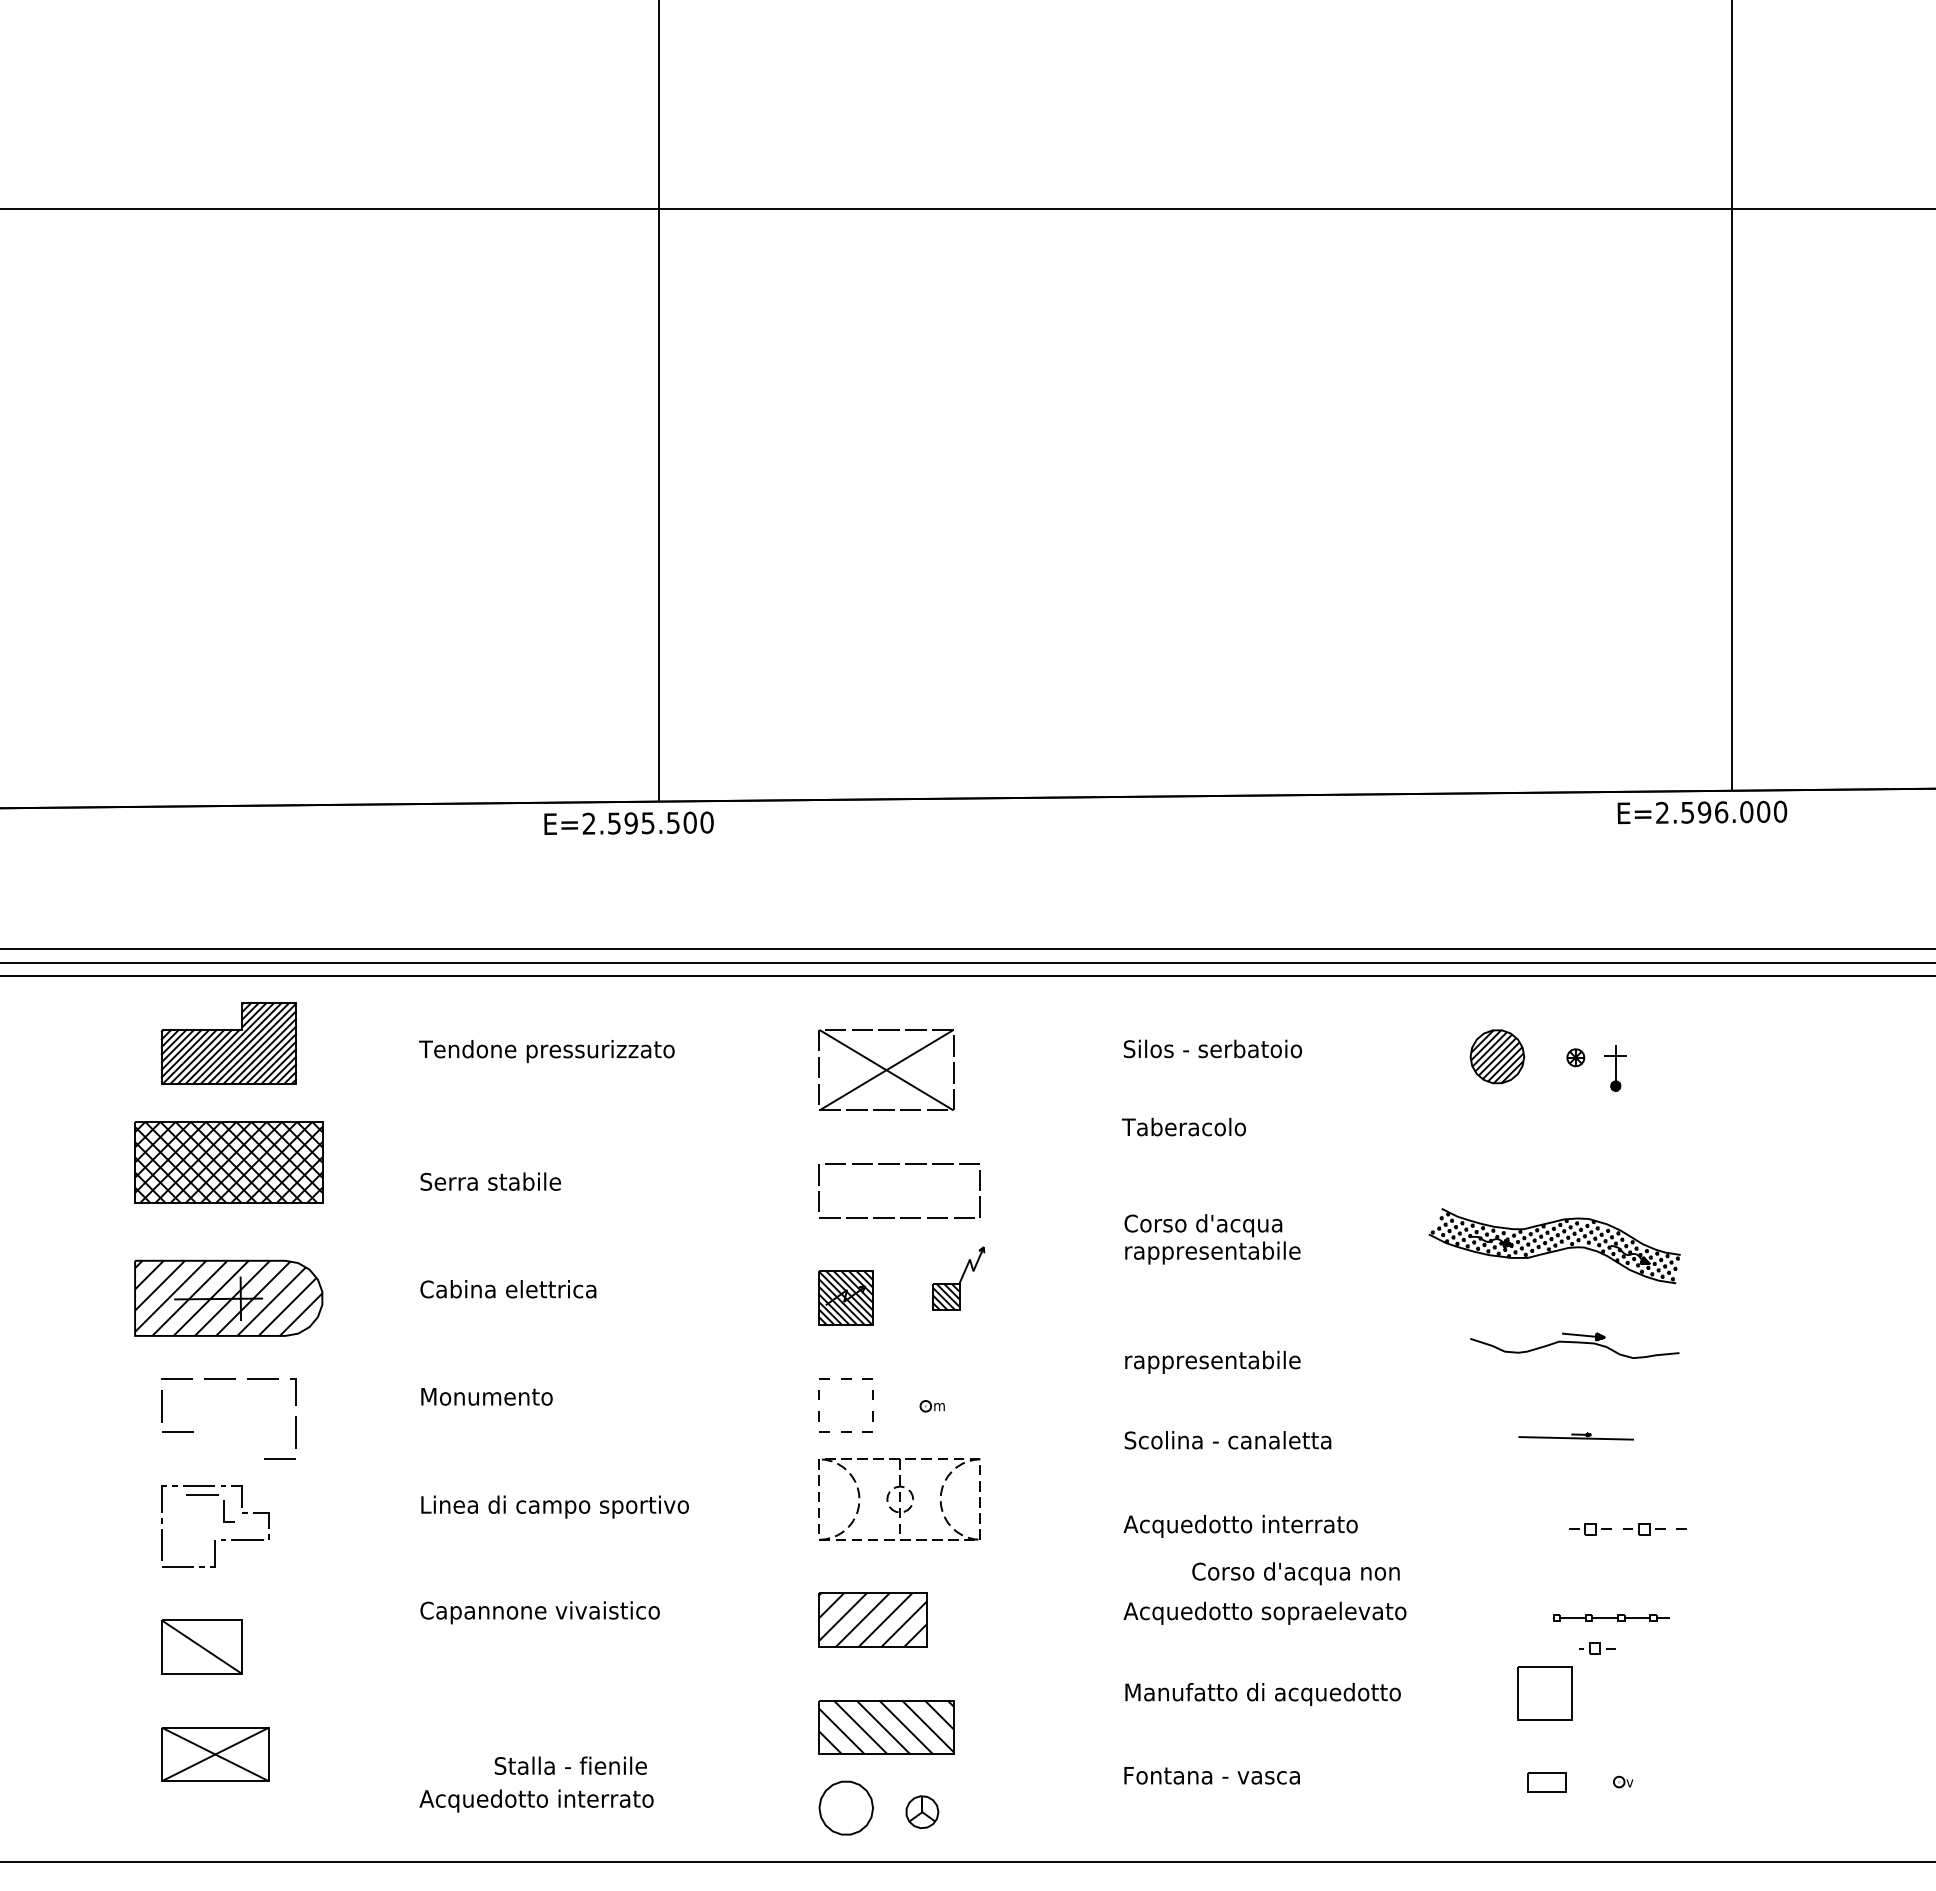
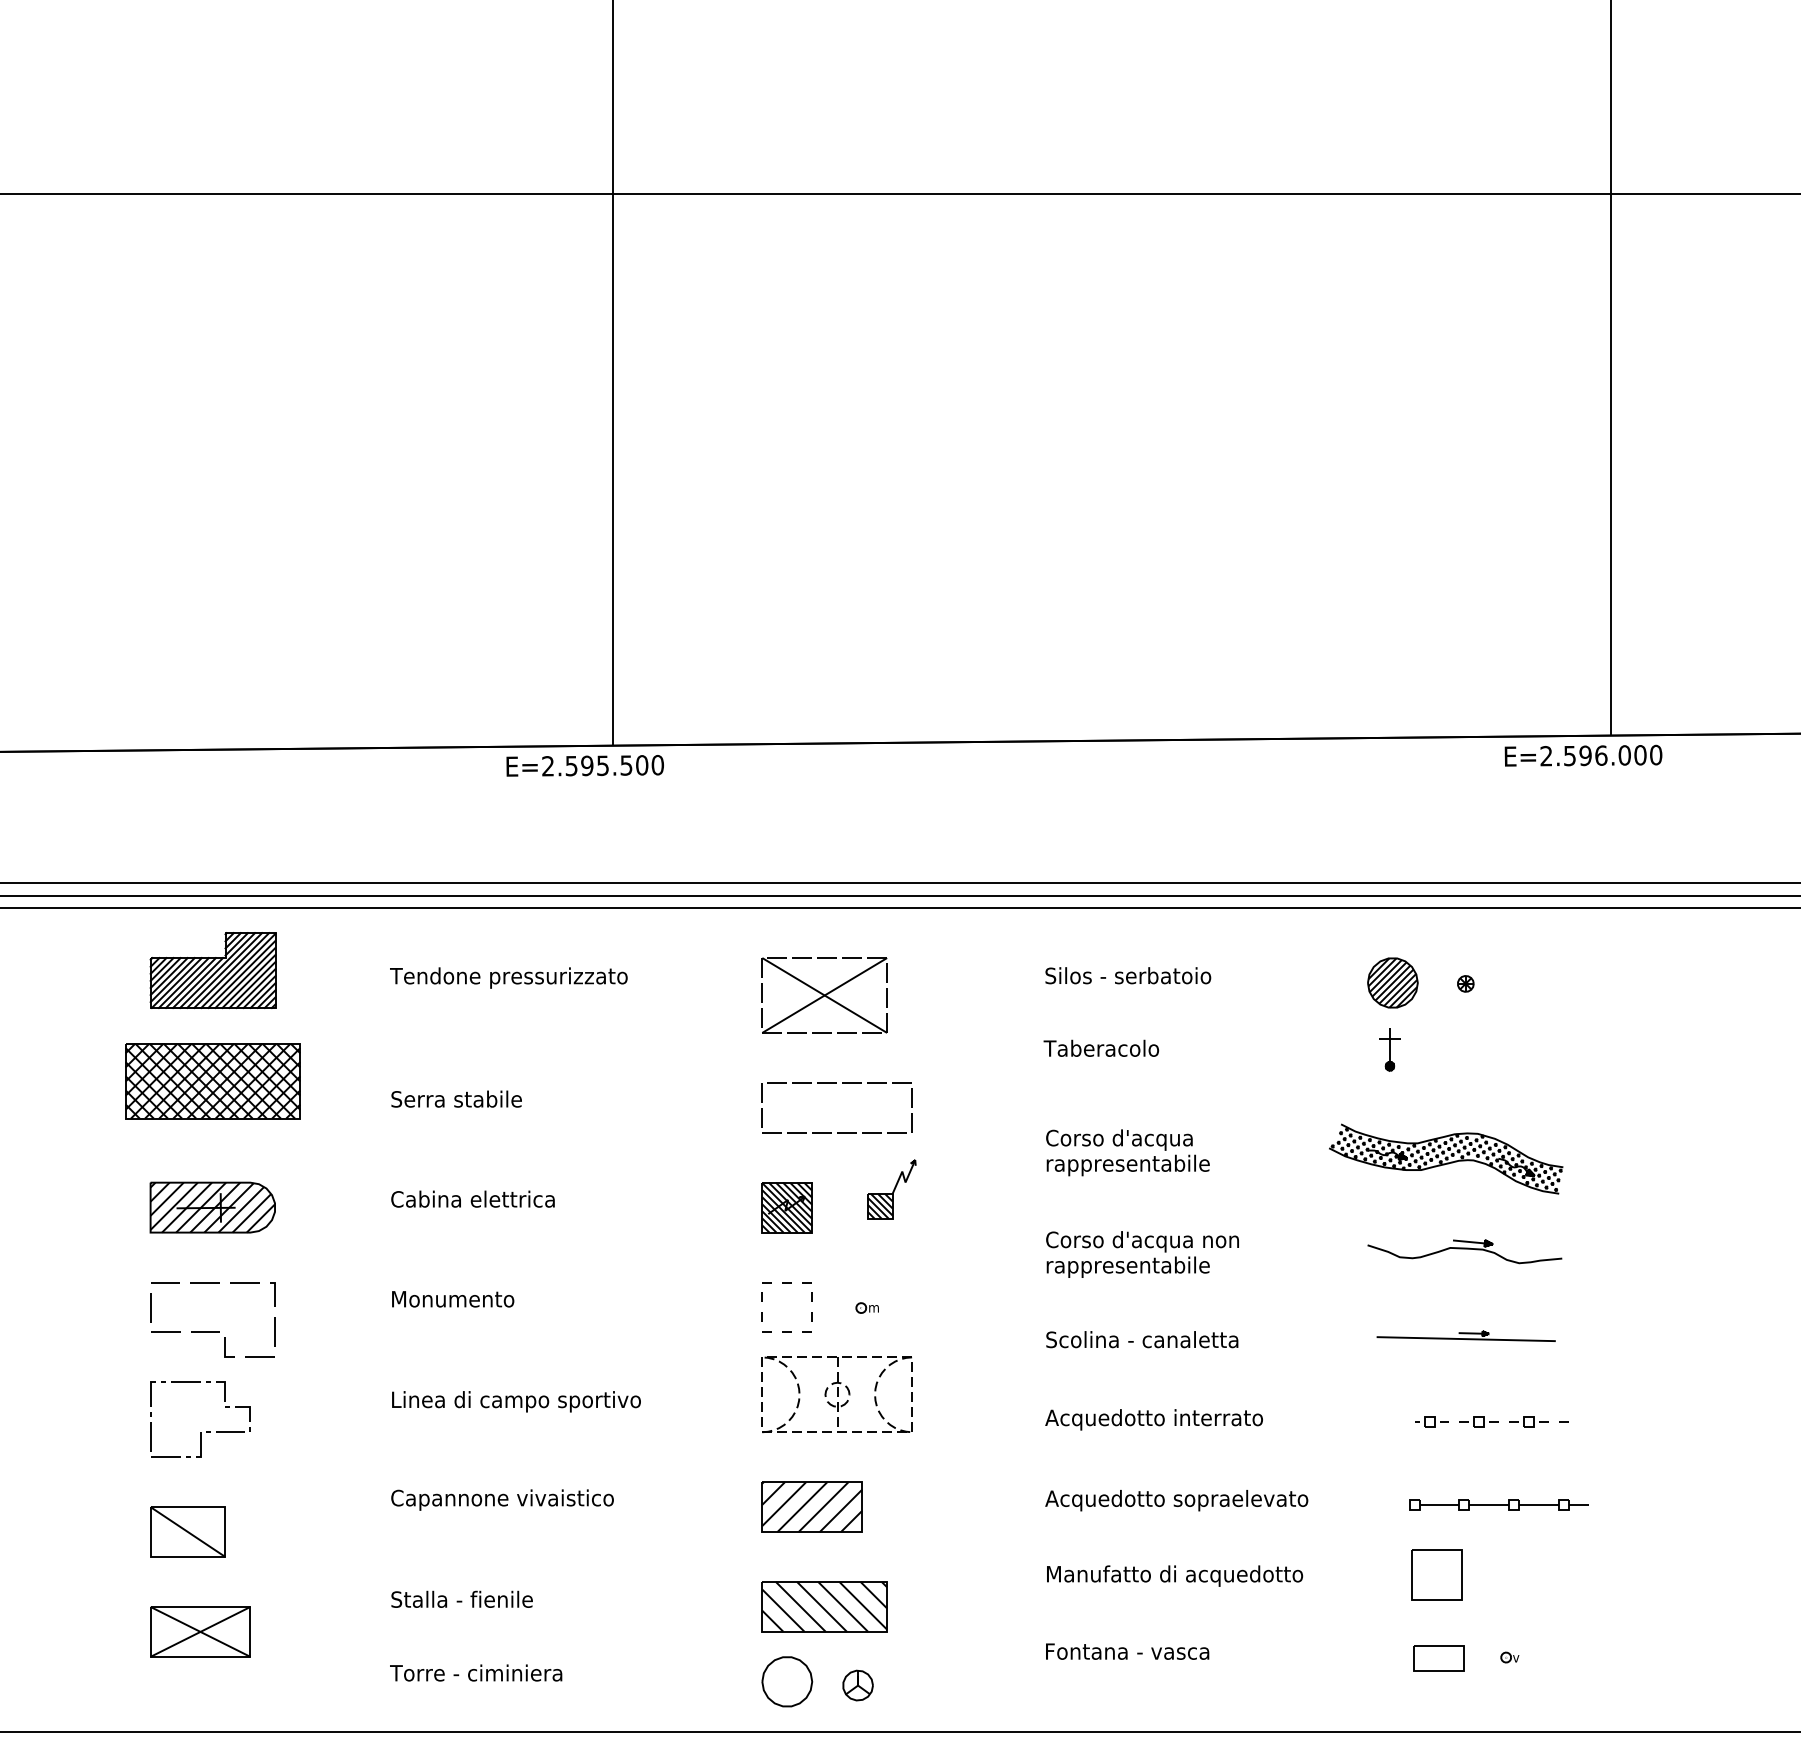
part: (1615, 1068) -> (1389, 1049), moved
part: (228, 1298) -> (212, 1207), size x0.71
part: (1575, 1435) -> (1465, 1335), size x1.67
part: (209, 1494) -> (212, 1332), moved
text: (1295, 1573) -> (1142, 1241), moved
part: (1610, 1617) -> (1498, 1504), size x1.67
part: (1596, 1647) -> (1431, 1421), moved
text: (570, 1764) -> (461, 1598), moved
part: (1546, 1783) -> (1438, 1658), size x1.43
text: (536, 1800) -> (499, 1674), Acquedotto interrato -> Torre - ciminiera

